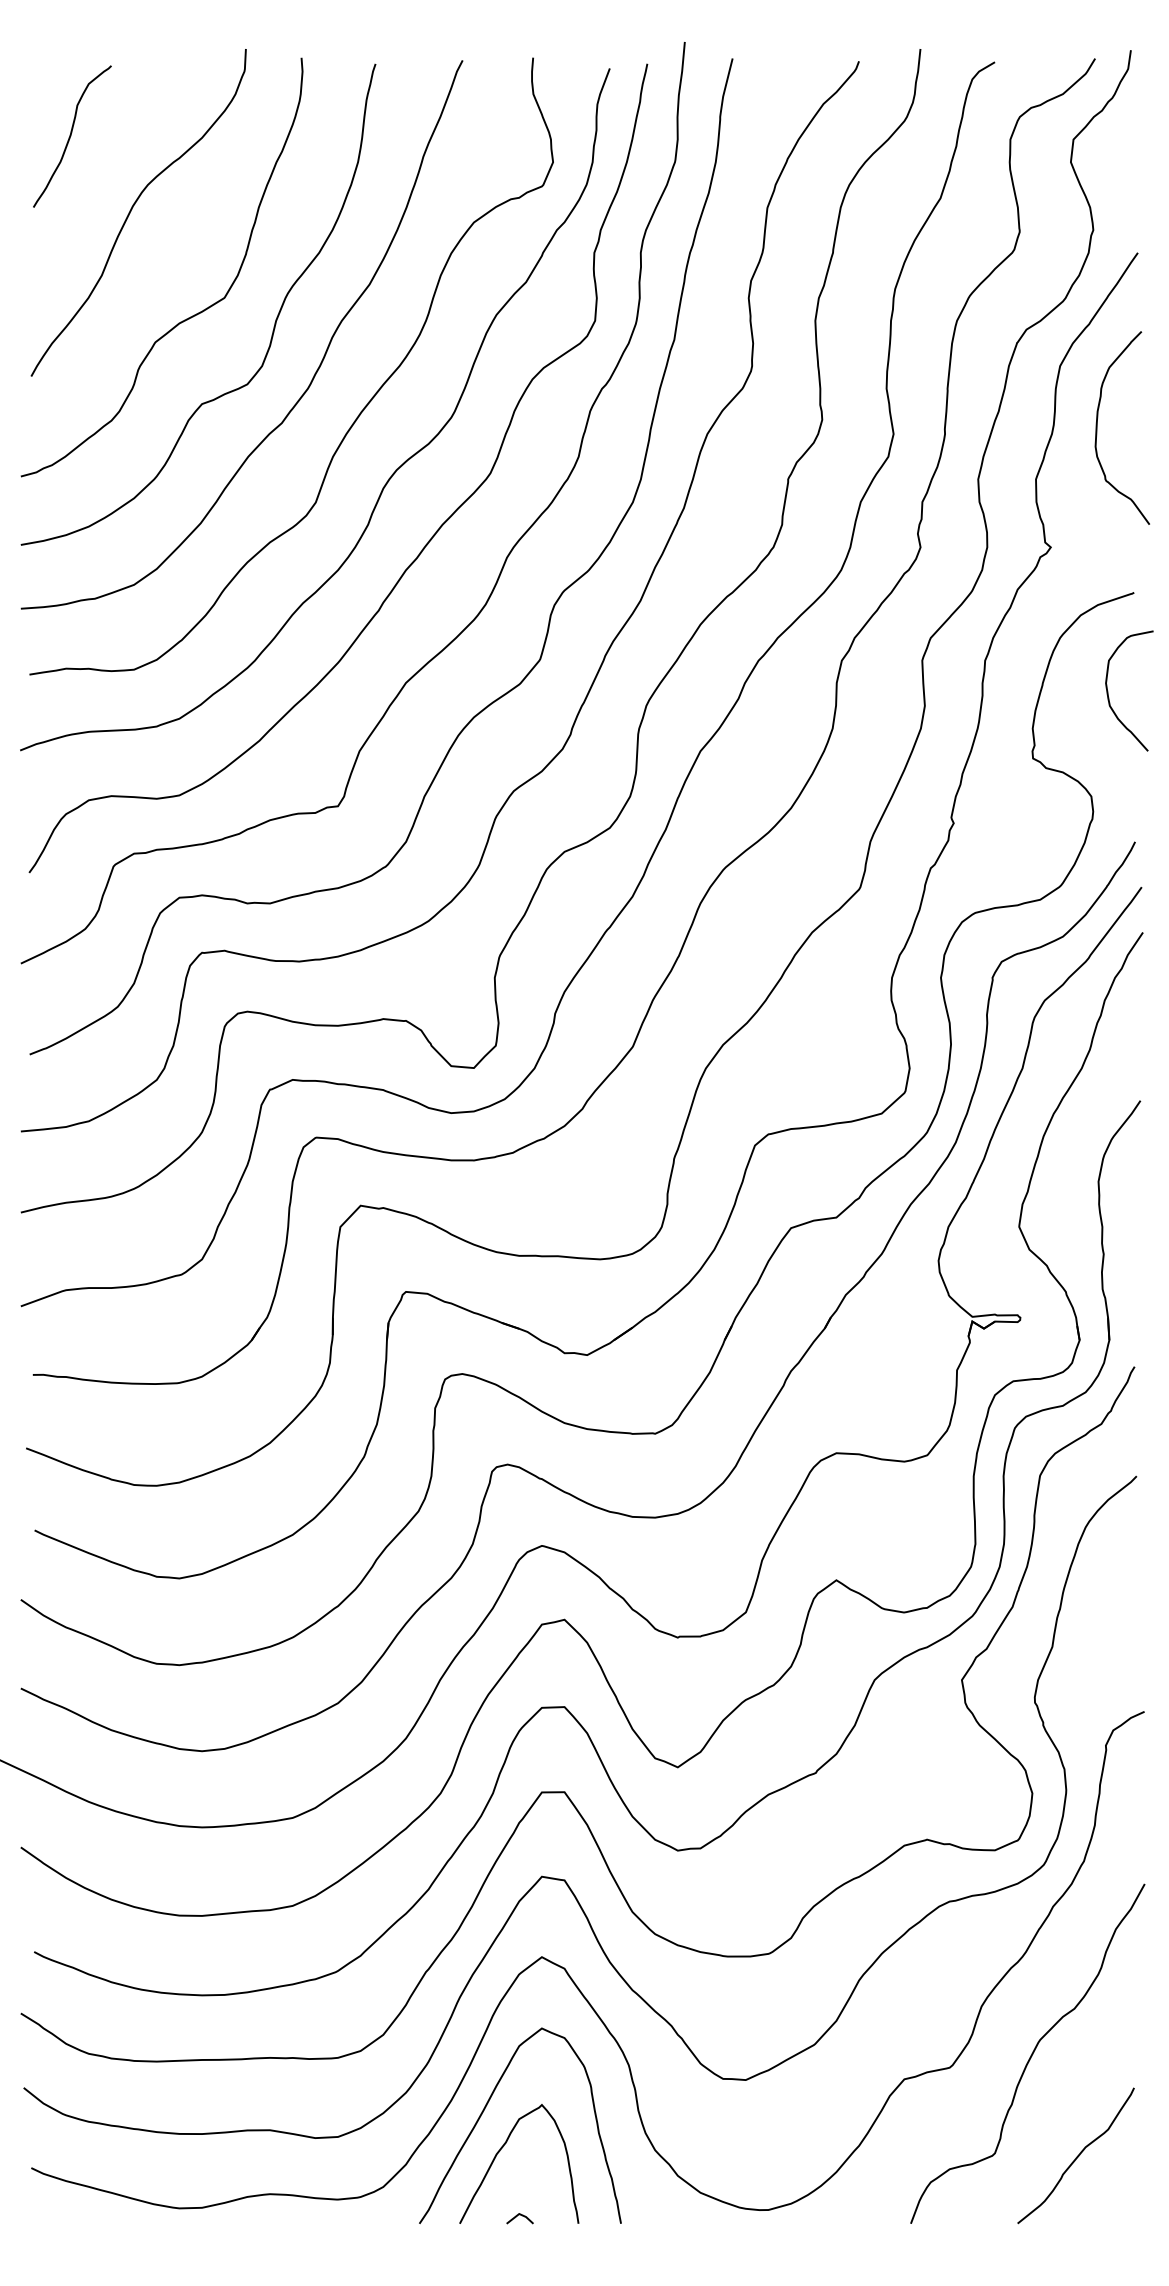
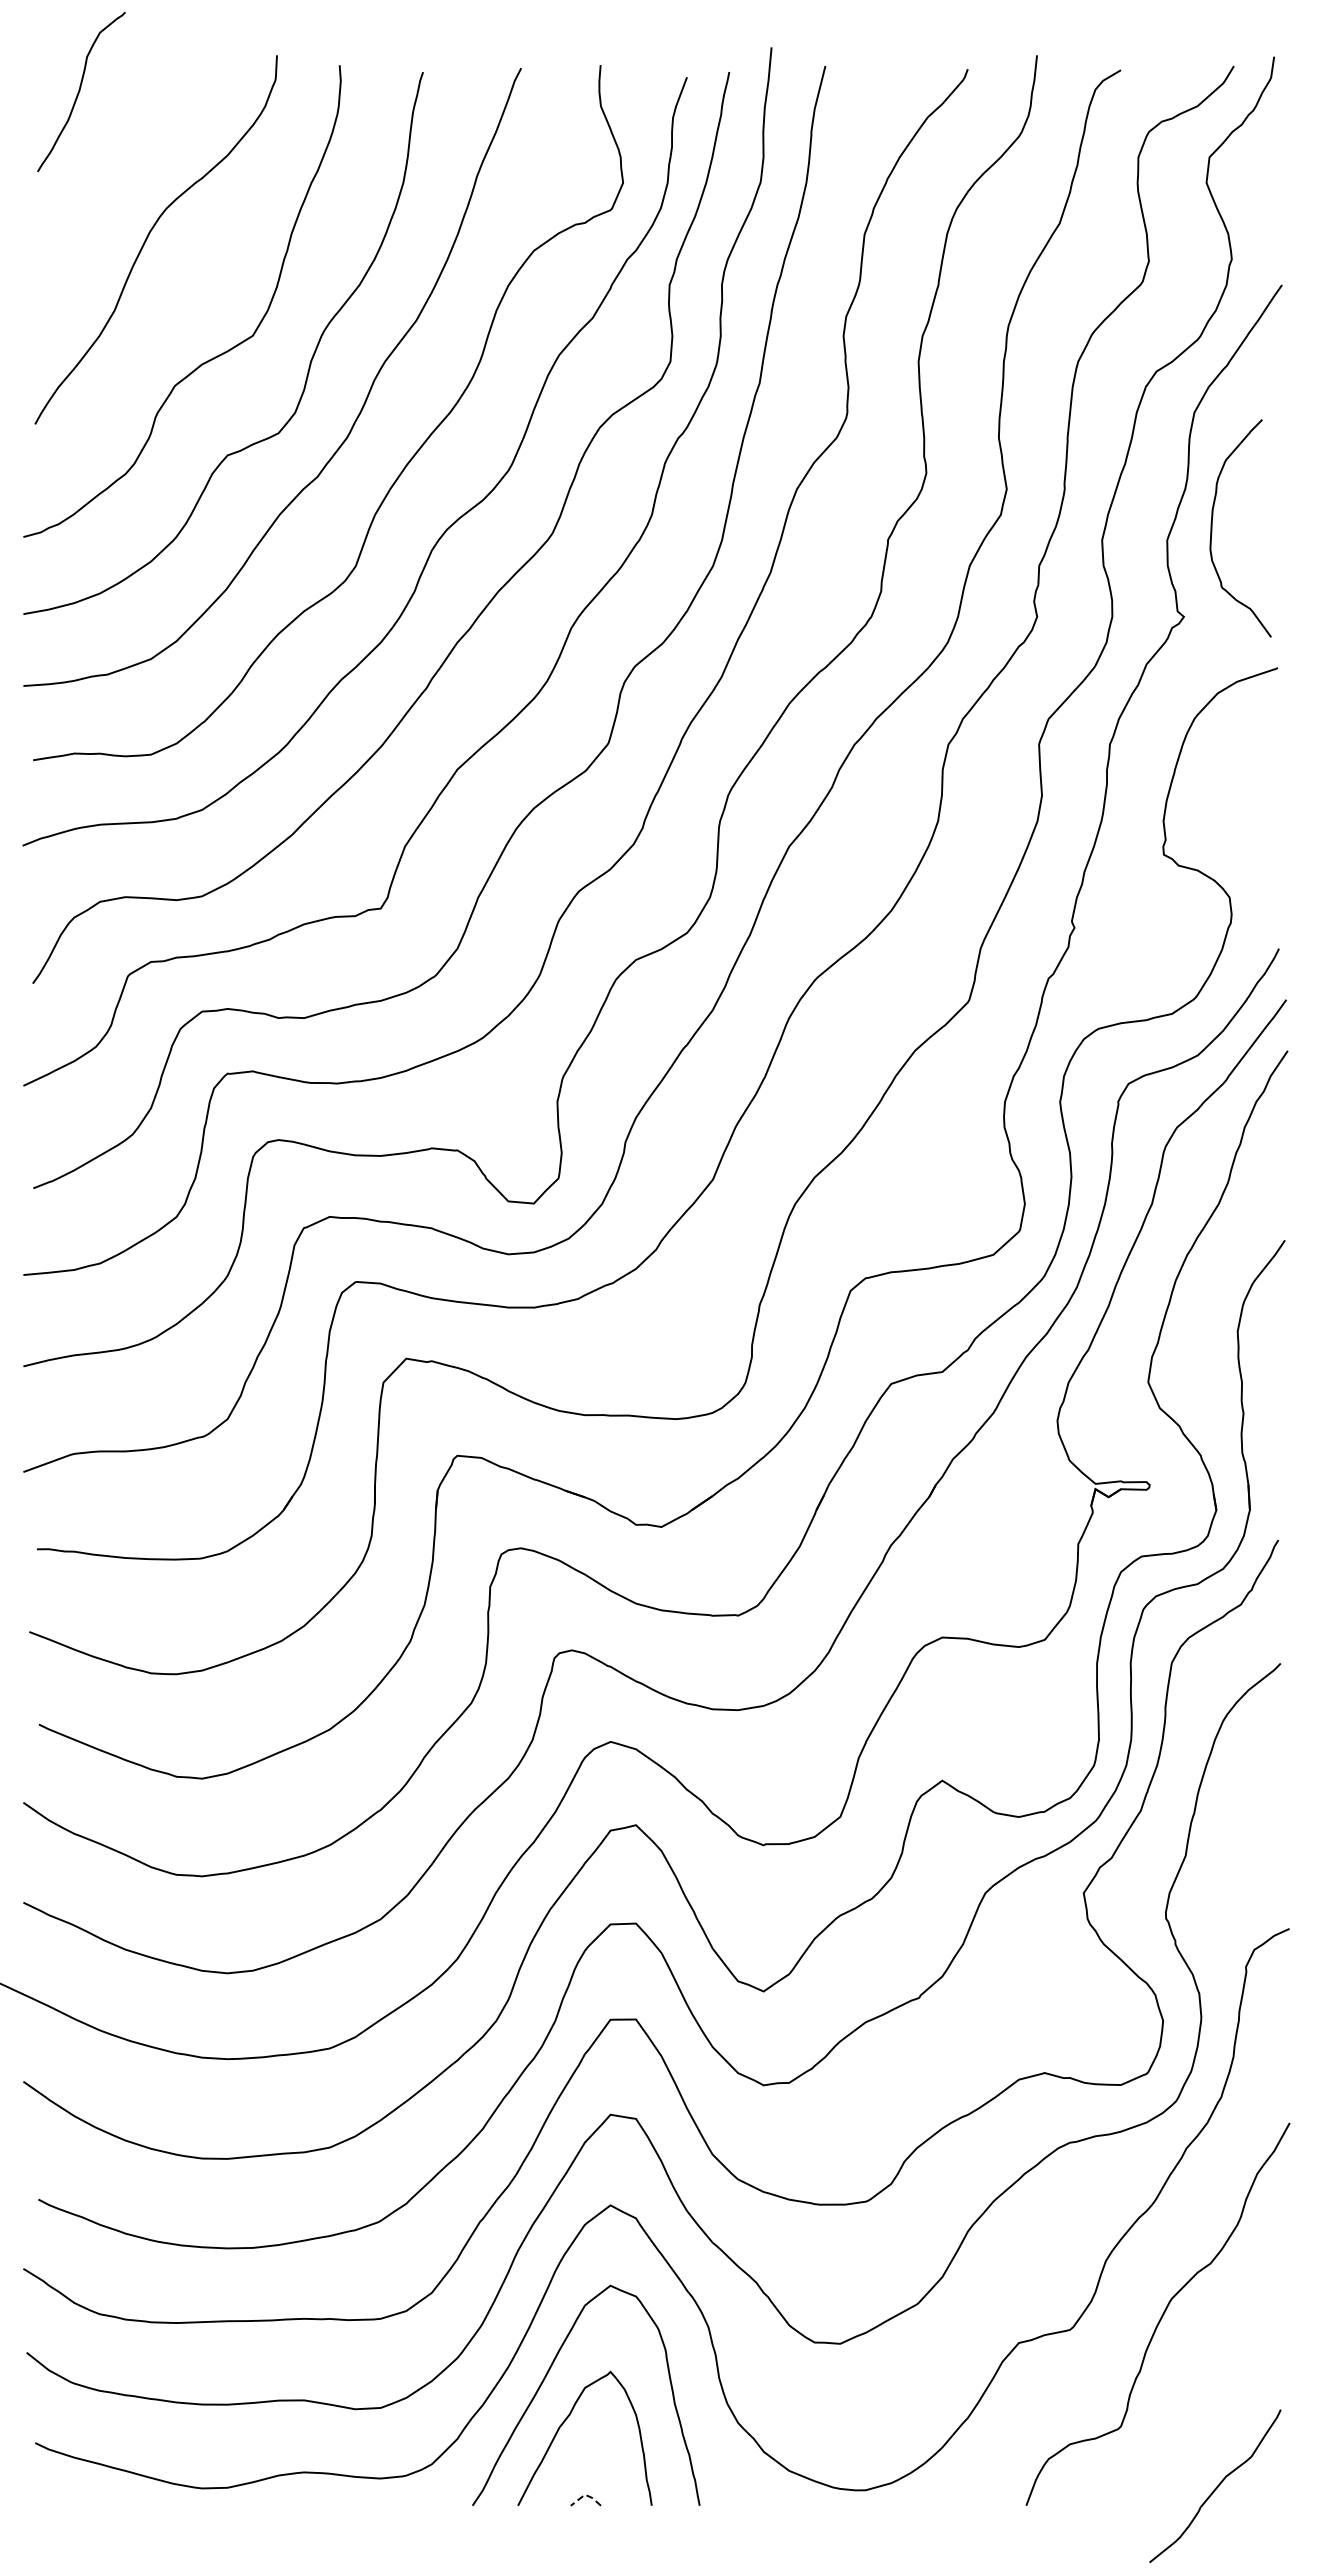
curve: (71, 136) -> (80, 91), moved
curve: (1097, 428) -> (1212, 528), moved
curve: (1109, 695) -> (1249, 783), removed
curve: (1077, 2156) -> (1216, 2486), moved
line: (519, 2214) -> (585, 2495), solid -> dashed

